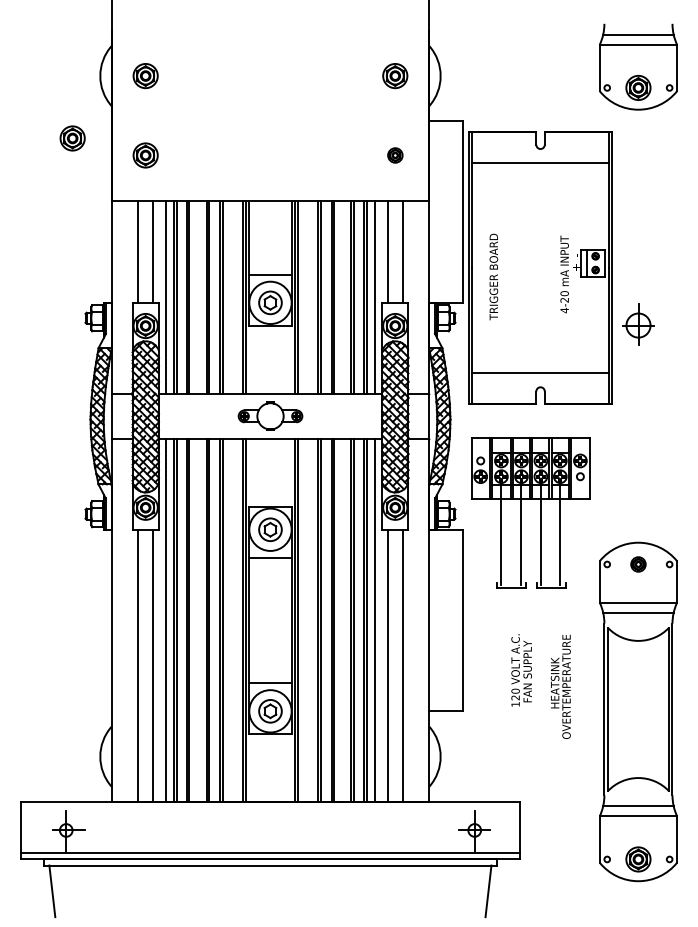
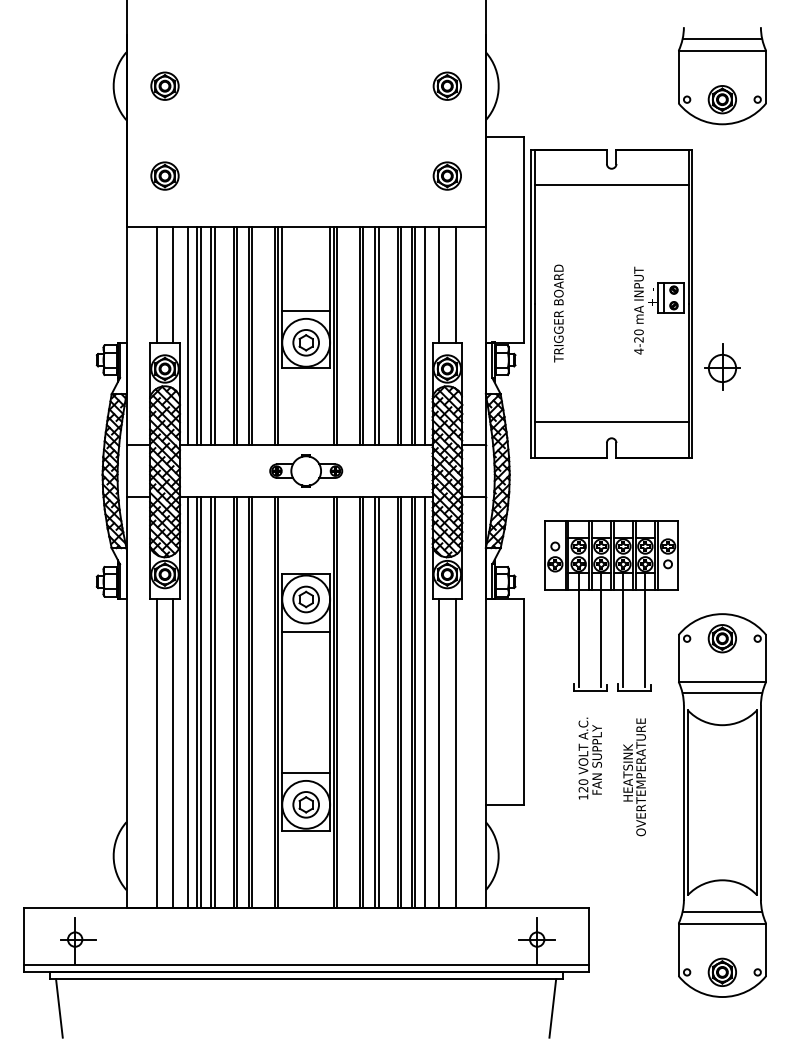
part: (72, 138) -> (82, 156), removed
part: (395, 155) -> (447, 176), size x1.67
part: (521, 512) -> (601, 604), moved
part: (638, 564) -> (722, 638), size x1.67

